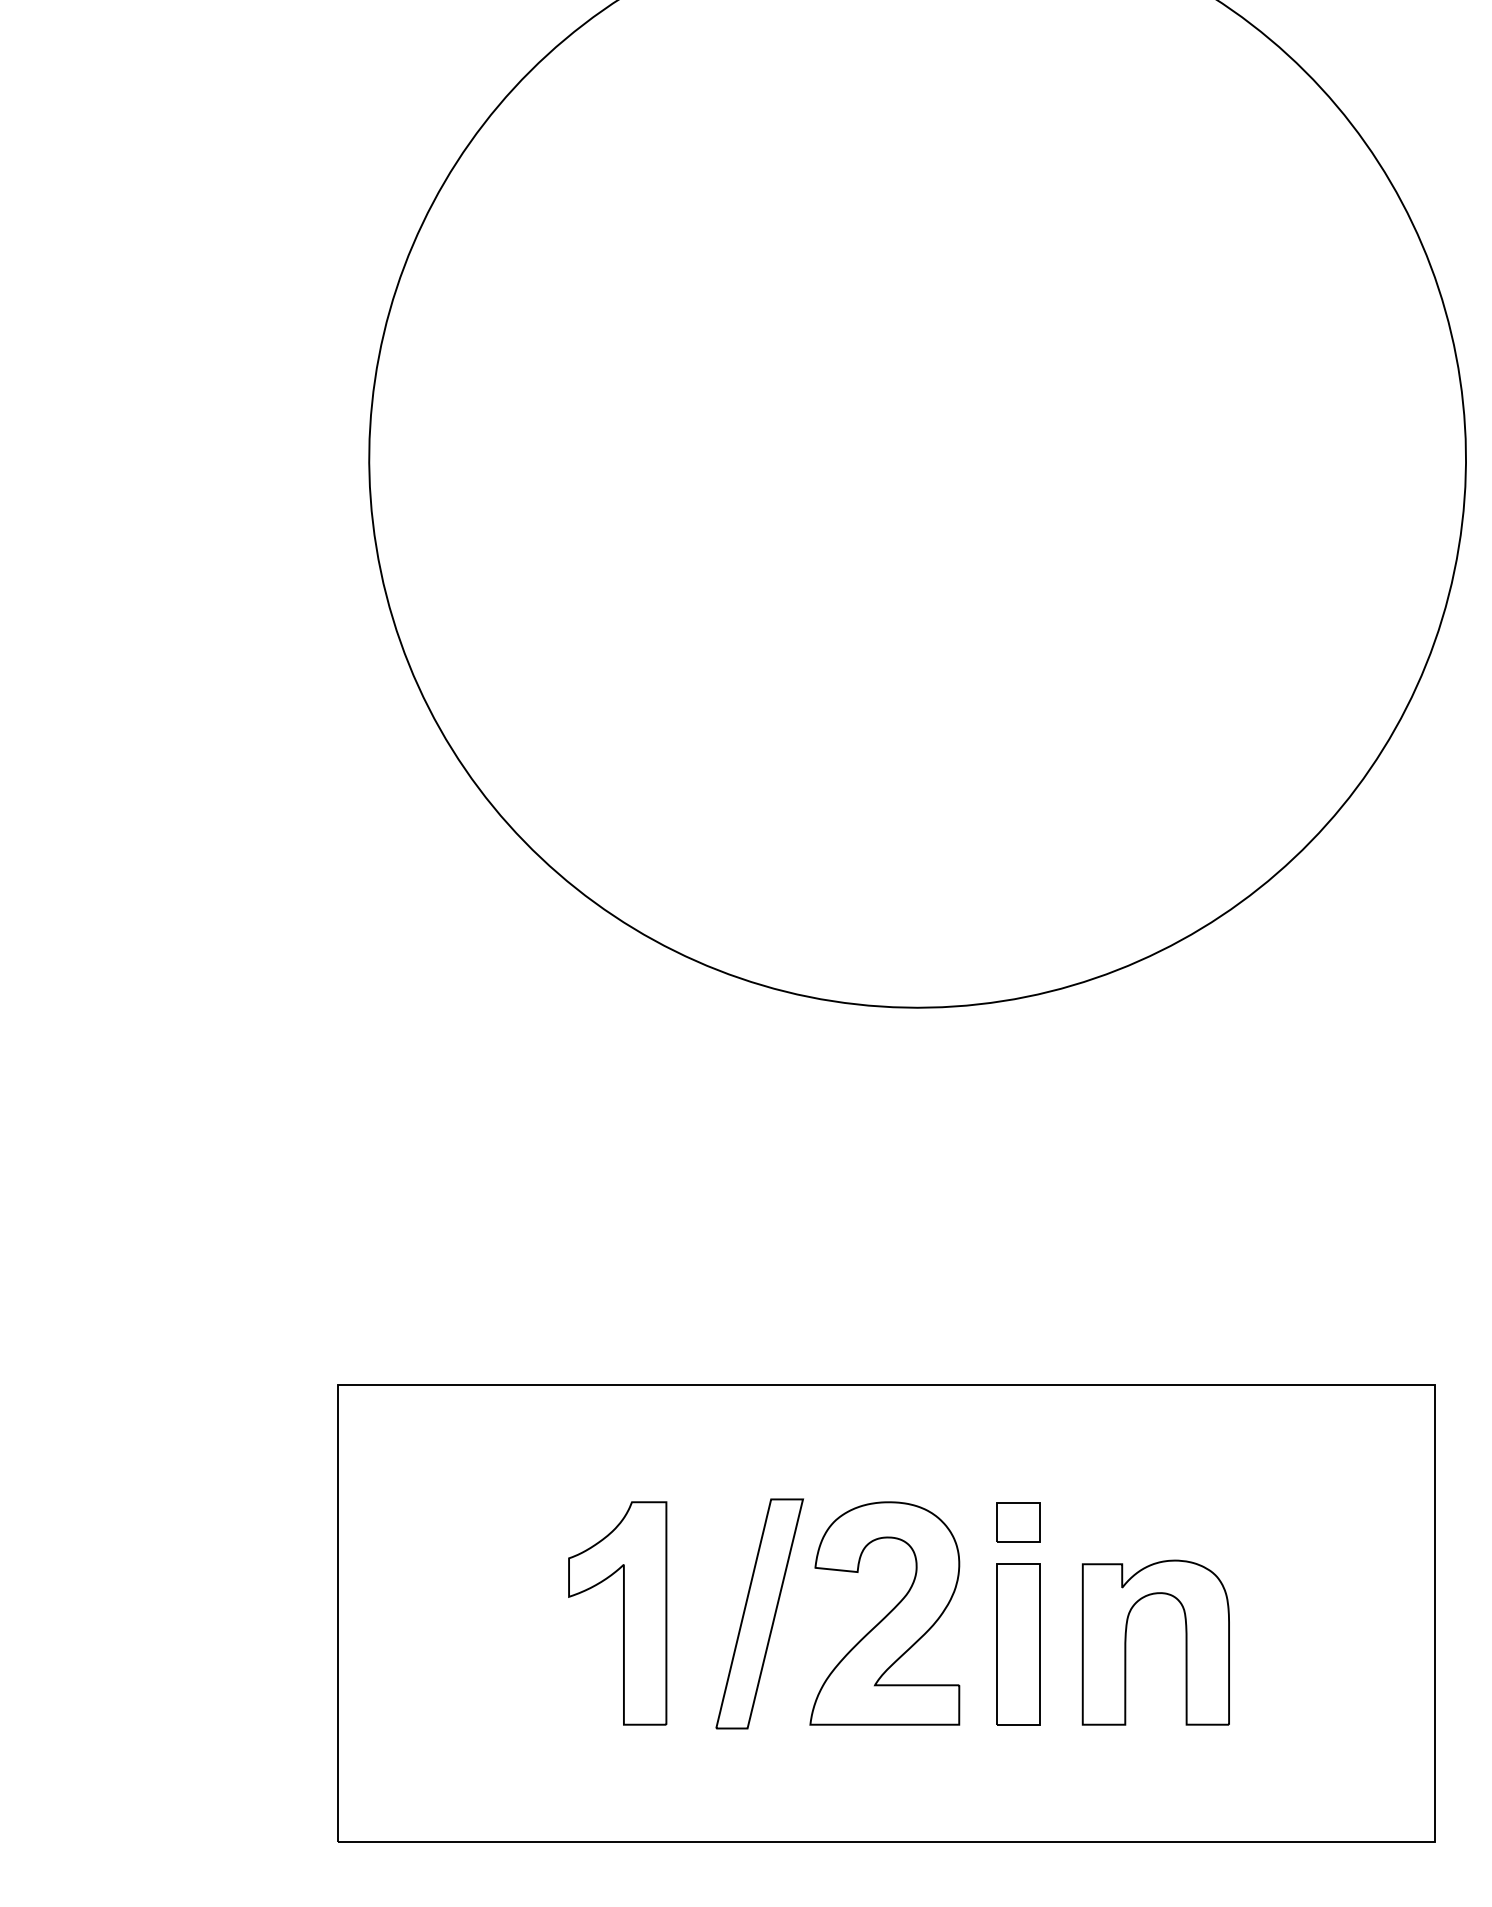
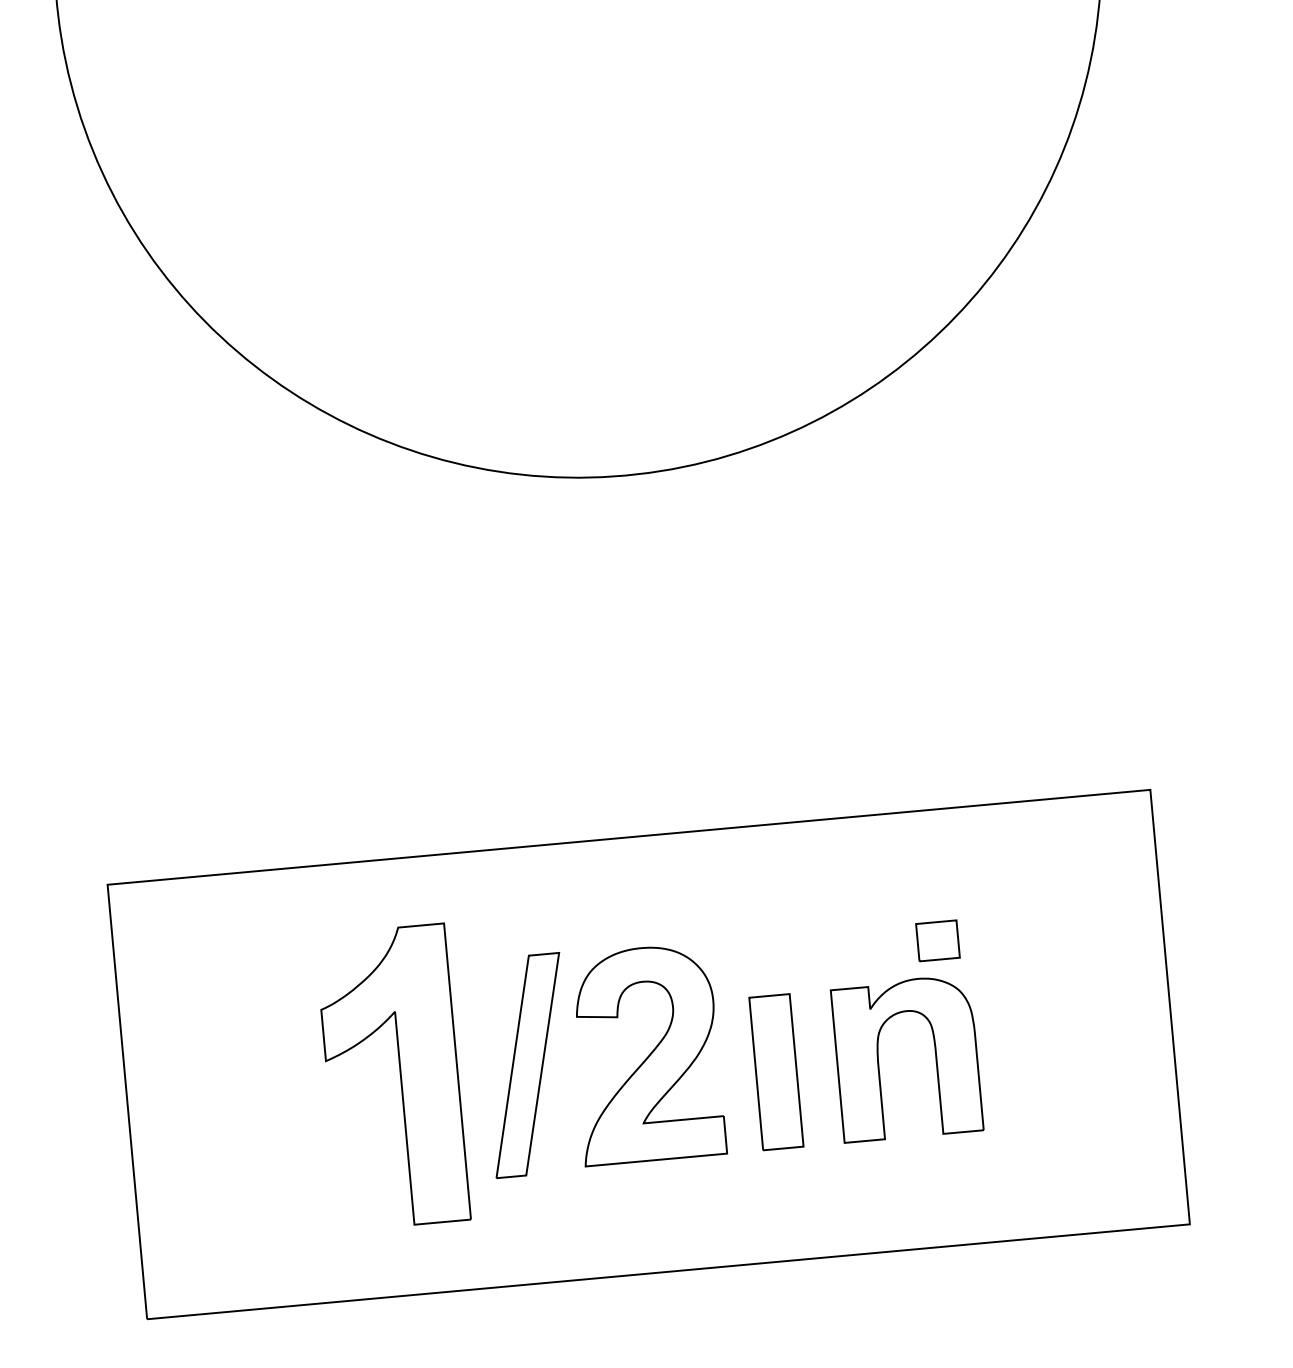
part: (1018, 1522) -> (938, 940), moved
part: (617, 1613) -> (392, 1077), size x1.4

